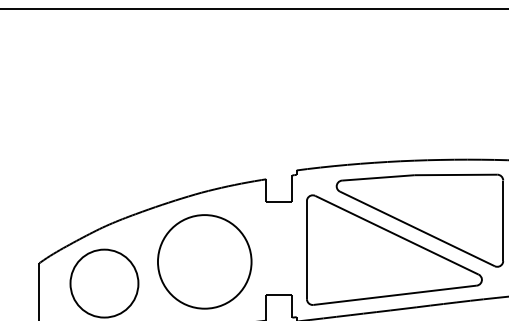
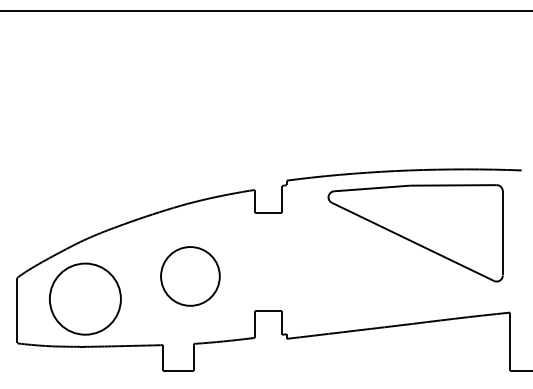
part: (393, 249) -> (388, 263), removed
part: (204, 261) -> (190, 276), size x0.6

